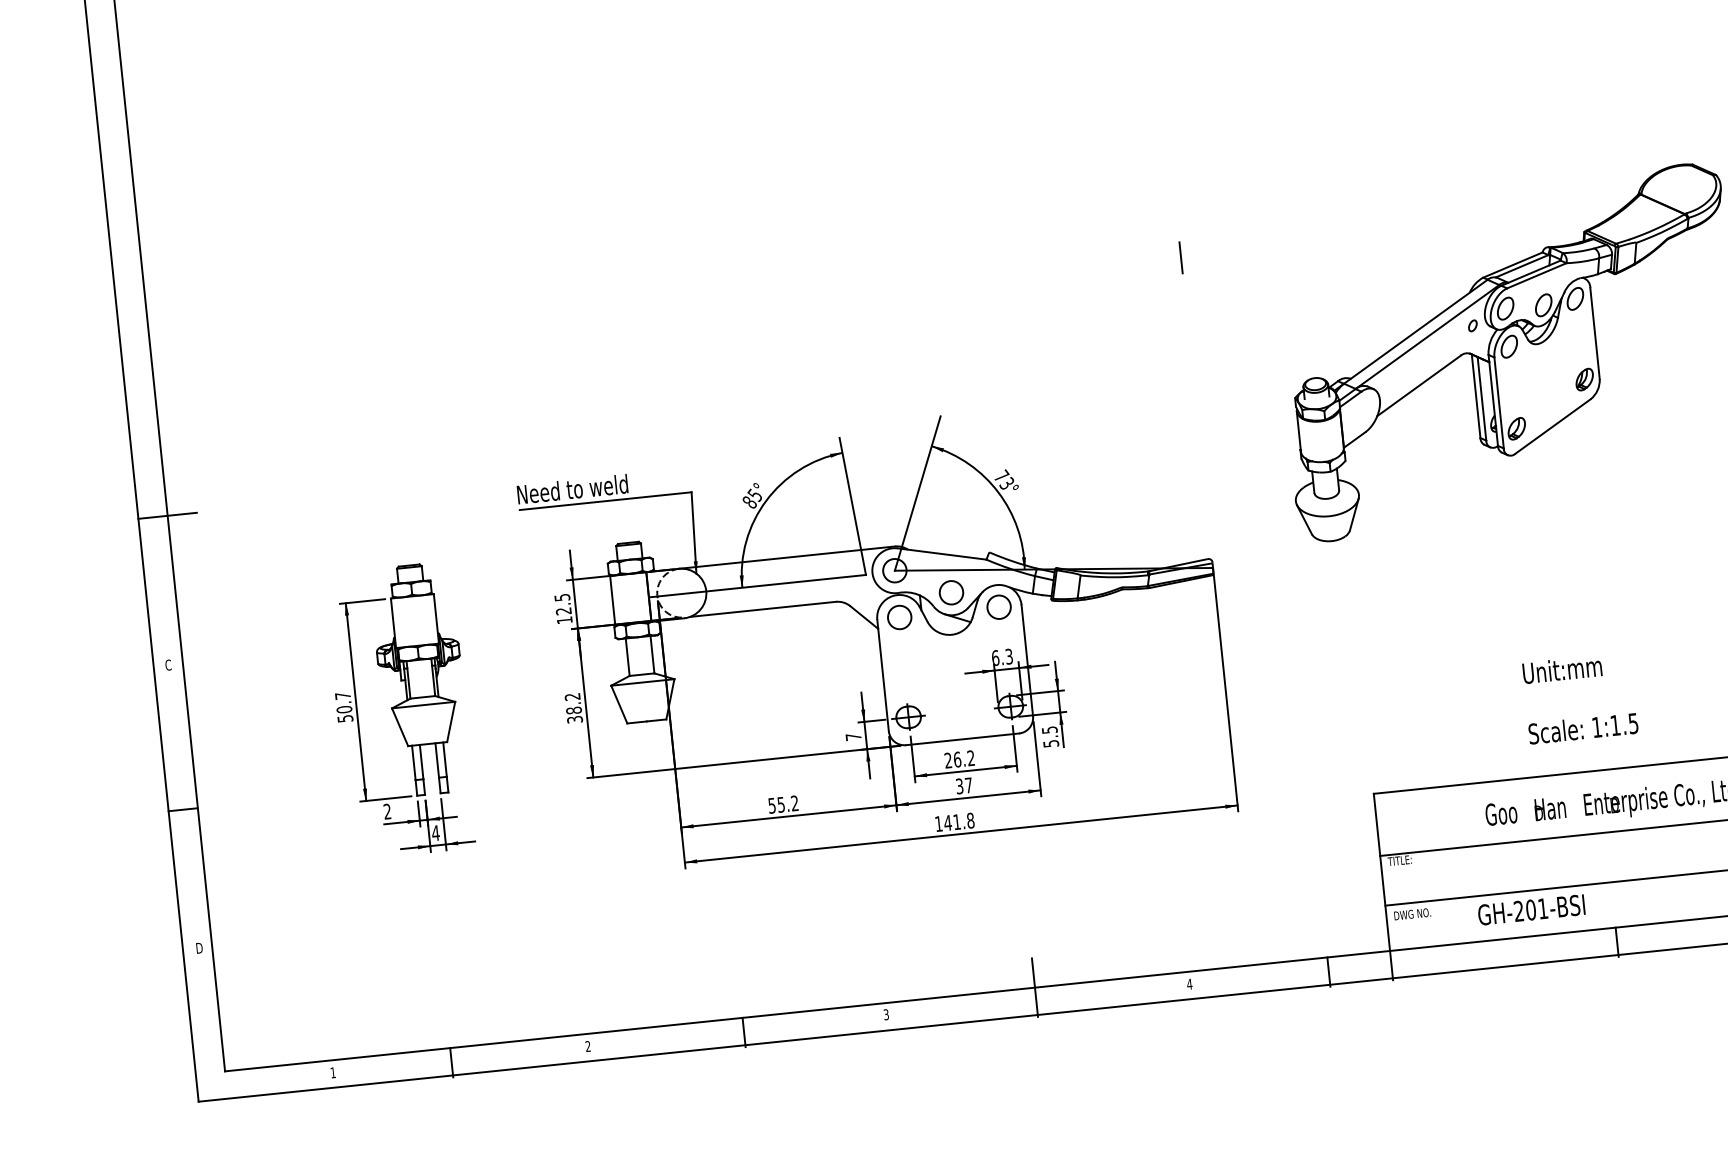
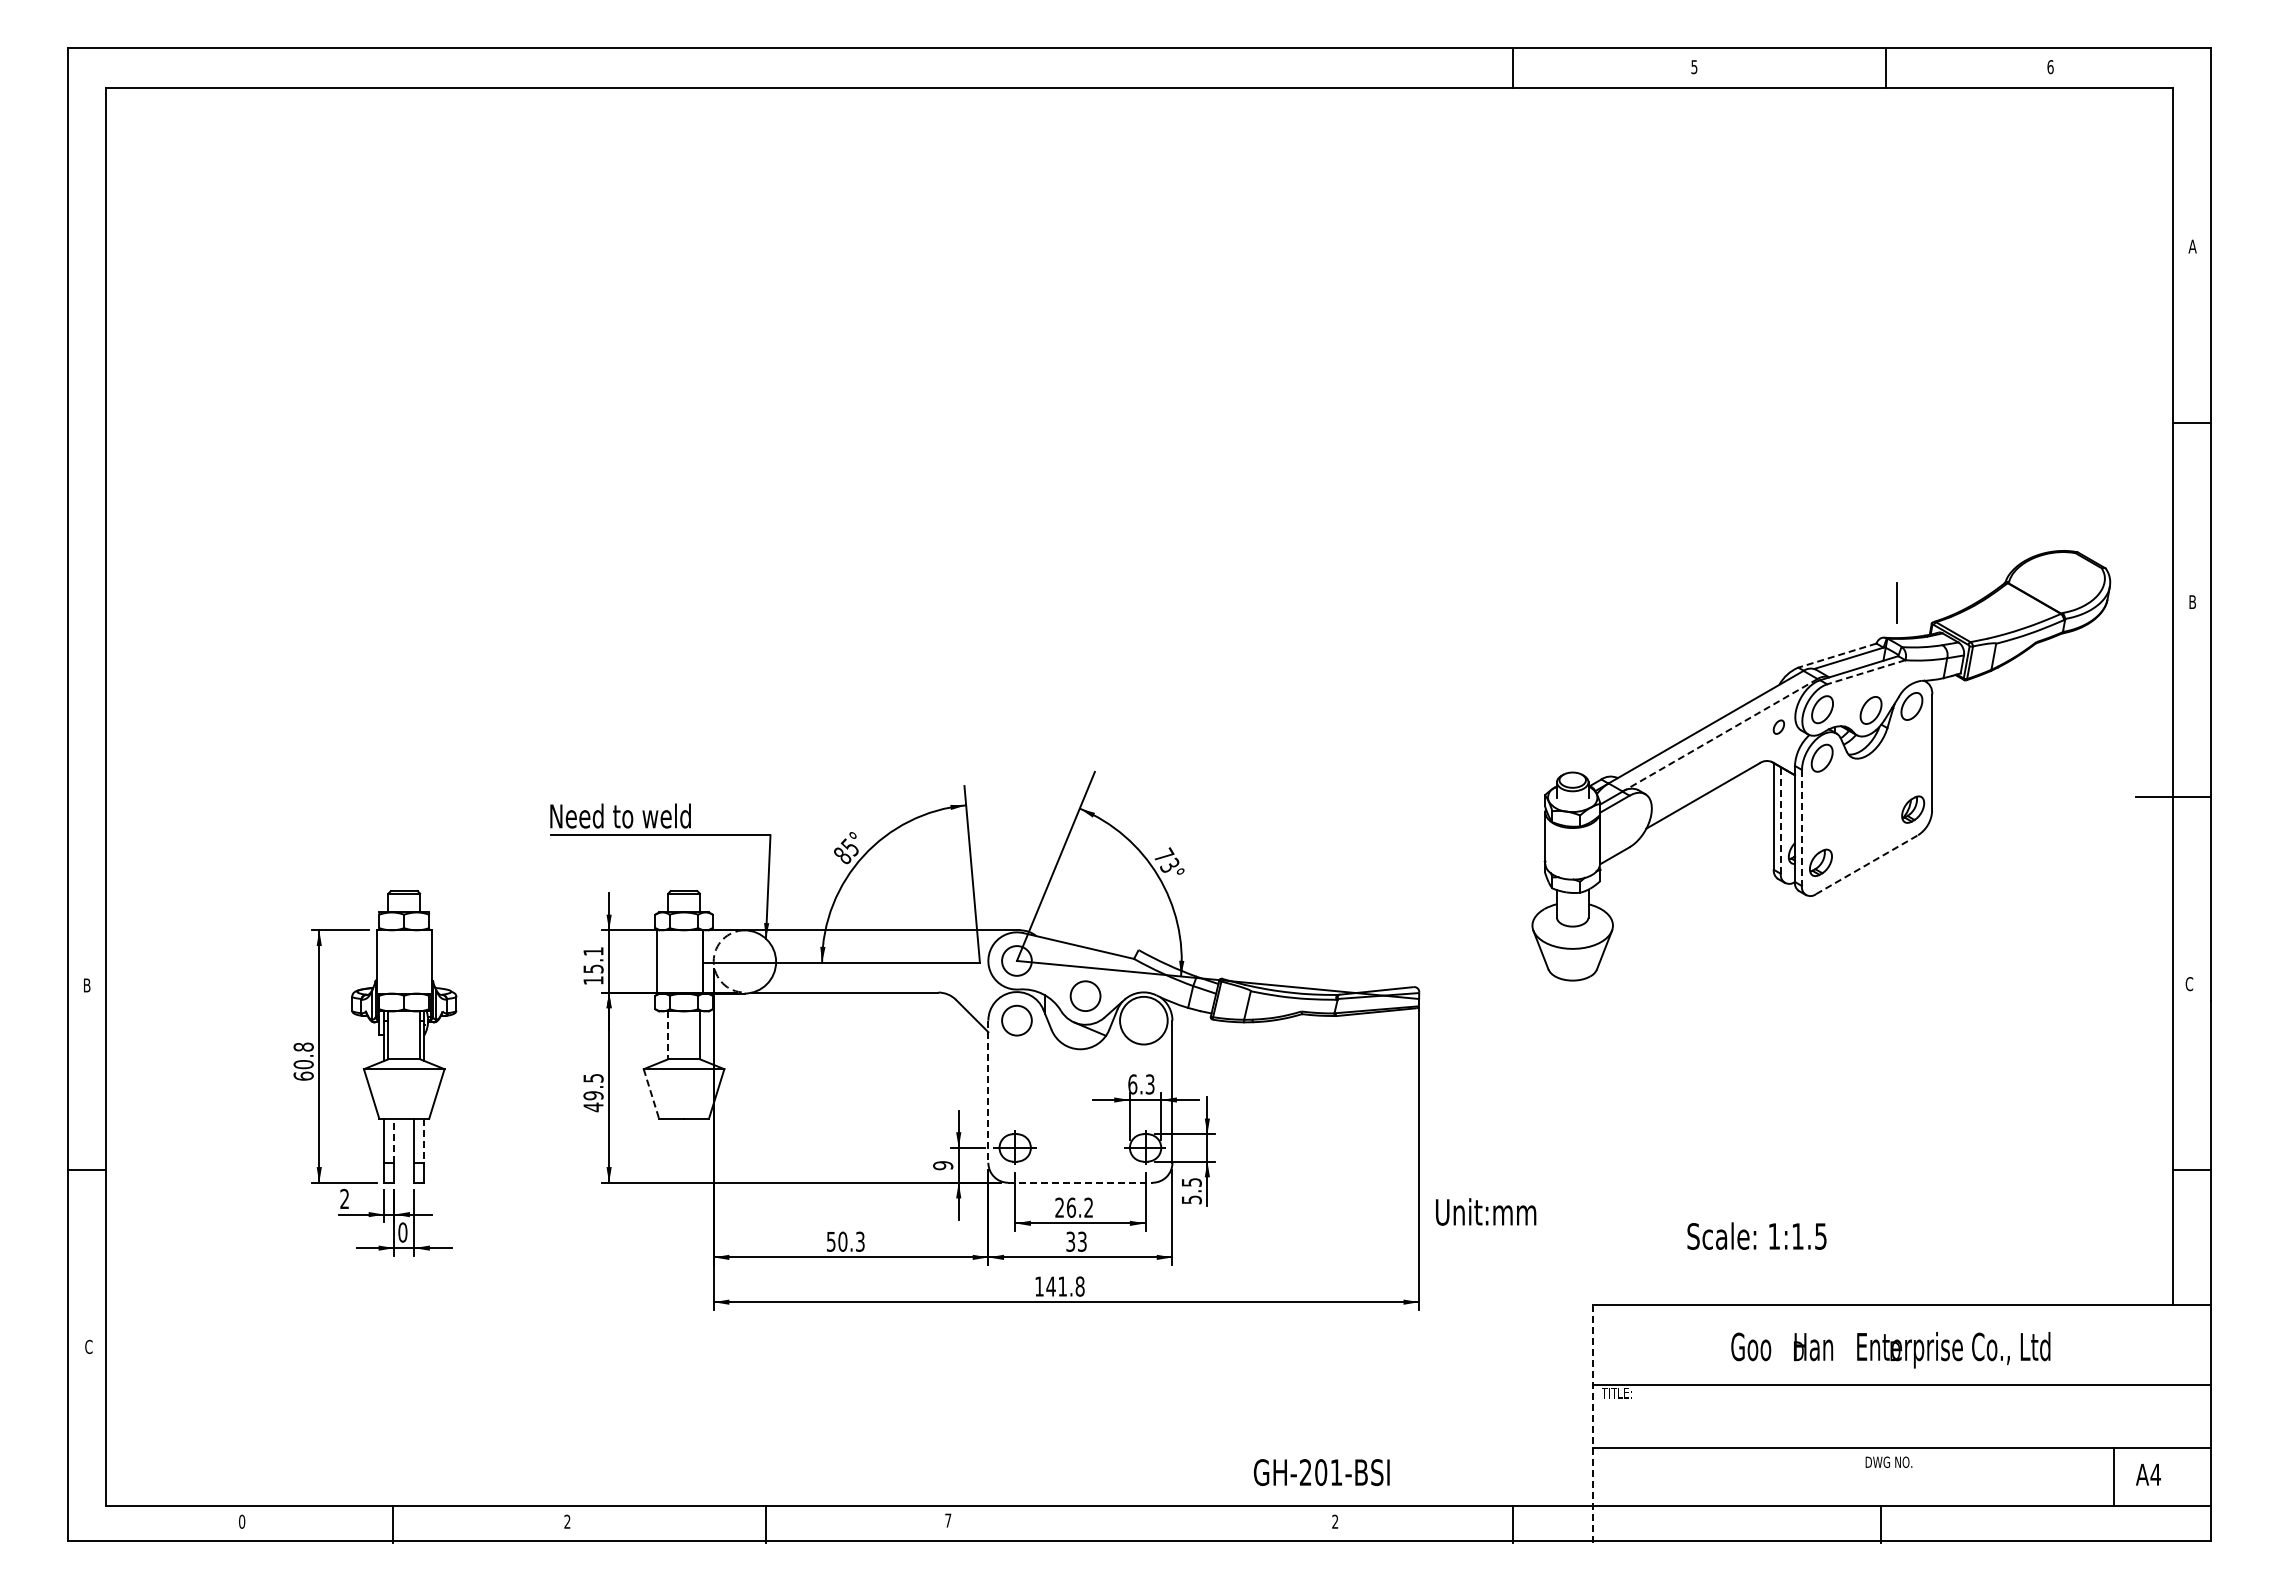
line: (1180, 257) -> (1896, 602), moved
line: (1512, 264) -> (1837, 655), solid -> dashed
line: (1537, 275) -> (1866, 672), solid -> dashed
line: (1427, 337) -> (1720, 735), solid -> dashed
line: (1481, 398) -> (1780, 820), solid -> dashed
line: (1498, 403) -> (1801, 828), solid -> dashed
line: (1553, 426) -> (1867, 864), solid -> dashed
line: (167, 515) -> (105, 796), removed
text: (563, 604) -> (593, 960), 12.5 -> 15.1
circle: (998, 607) -> (1143, 1020), size x1.6
line: (627, 657) -> (668, 1035), solid -> dashed
text: (167, 665) -> (86, 985), C -> B
text: (1562, 669) -> (1486, 1211), moved
line: (883, 676) -> (988, 1092), solid -> dashed
line: (619, 704) -> (651, 1094), solid -> dashed
text: (344, 707) -> (303, 1061), 50.7 -> 60.8
text: (573, 708) -> (593, 1093), 38.2 -> 49.5
text: (1583, 728) -> (1756, 1235), moved
text: (853, 736) -> (943, 1165), 7 -> 9
line: (962, 739) -> (1080, 1182), solid -> dashed
line: (445, 759) -> (424, 1140), solid -> dashed
line: (421, 761) -> (394, 1140), solid -> dashed
text: (968, 785) -> (1082, 1241), 37 -> 33
text: (787, 803) -> (851, 1241), 55.2 -> 50.3
text: (435, 833) -> (402, 1232), 4 -> 0
line: (1383, 887) -> (1592, 1424), solid -> dashed
text: (1531, 909) -> (1321, 1472), moved
text: (1412, 913) -> (1888, 1461), moved
text: (199, 947) -> (89, 1346), D -> C
text: (1189, 984) -> (1335, 1521), 4 -> 2
line: (1034, 987) -> (1139, 1505), removed
text: (886, 1014) -> (948, 1520), 3 -> 7
text: (333, 1072) -> (242, 1521), 1 -> 0

